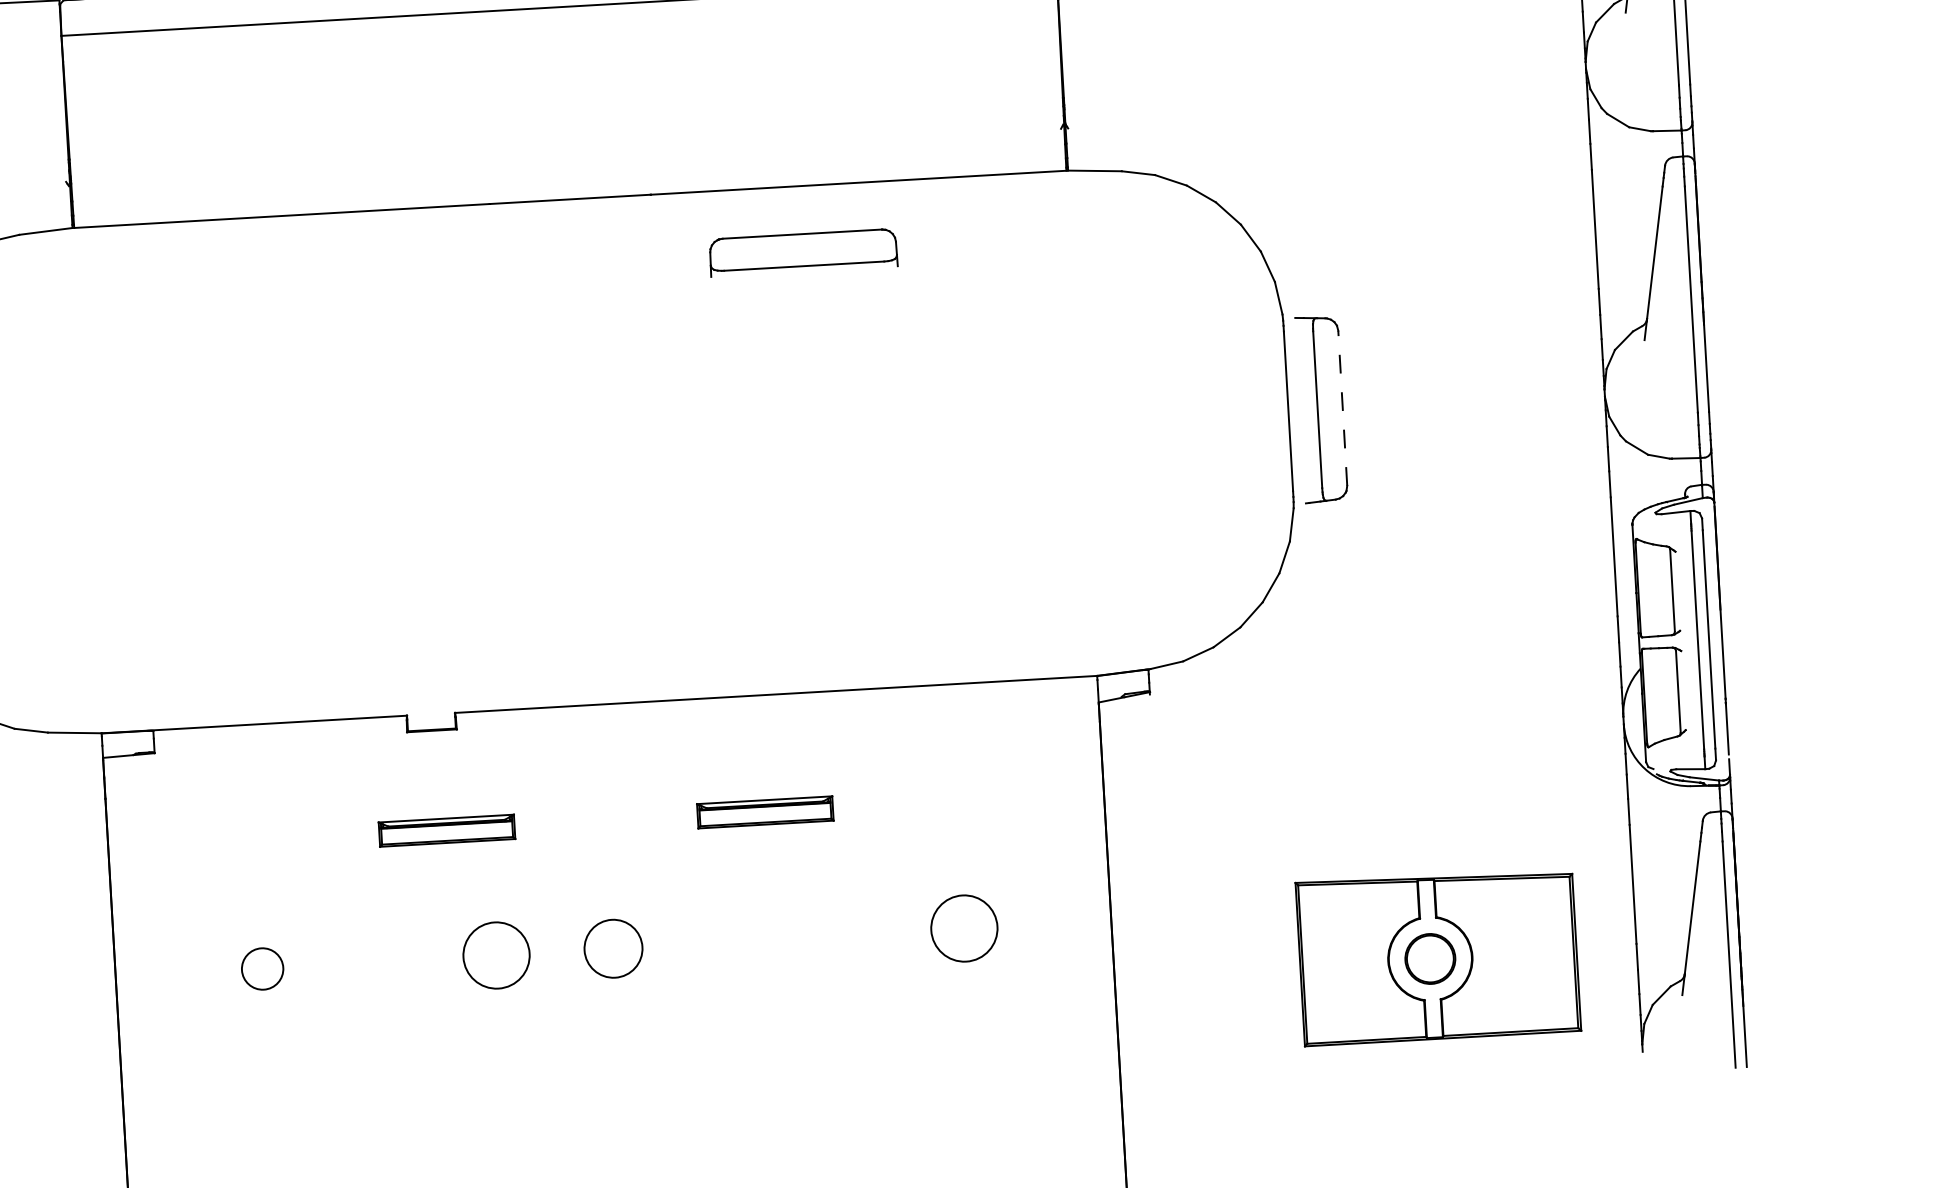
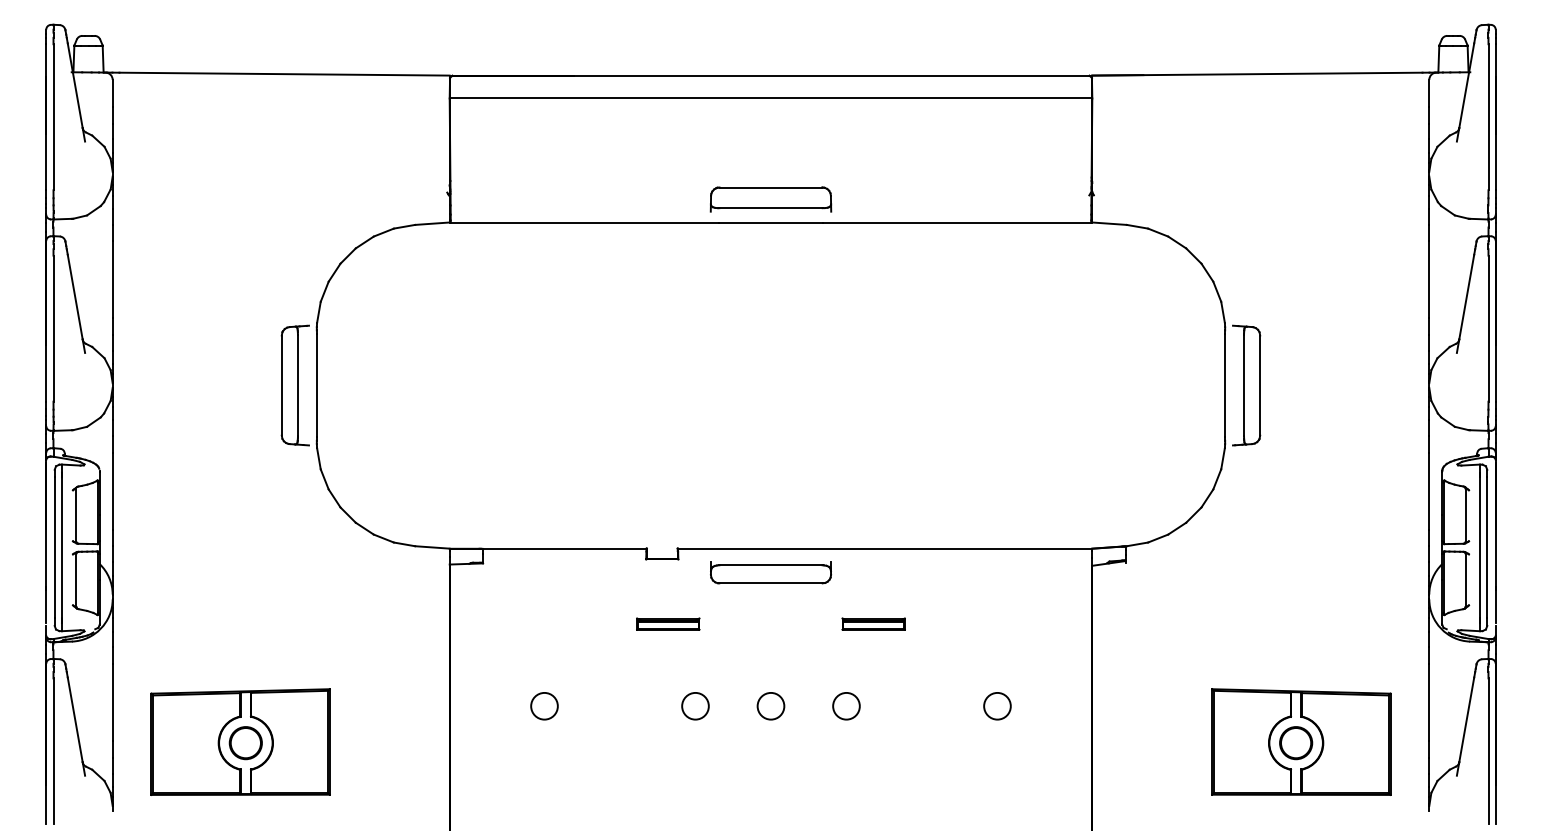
part: (802, 252) -> (770, 199), moved
line: (1343, 408) -> (1260, 385), dashed -> solid
part: (600, 741) -> (770, 572), added
part: (764, 811) -> (873, 623), size x0.71
part: (447, 829) -> (668, 623), size x0.71
circle: (964, 927) -> (997, 705), size x0.62
circle: (730, 942) -> (846, 706), added
circle: (612, 947) -> (770, 705), size x0.71
circle: (496, 954) -> (695, 705), size x0.62

